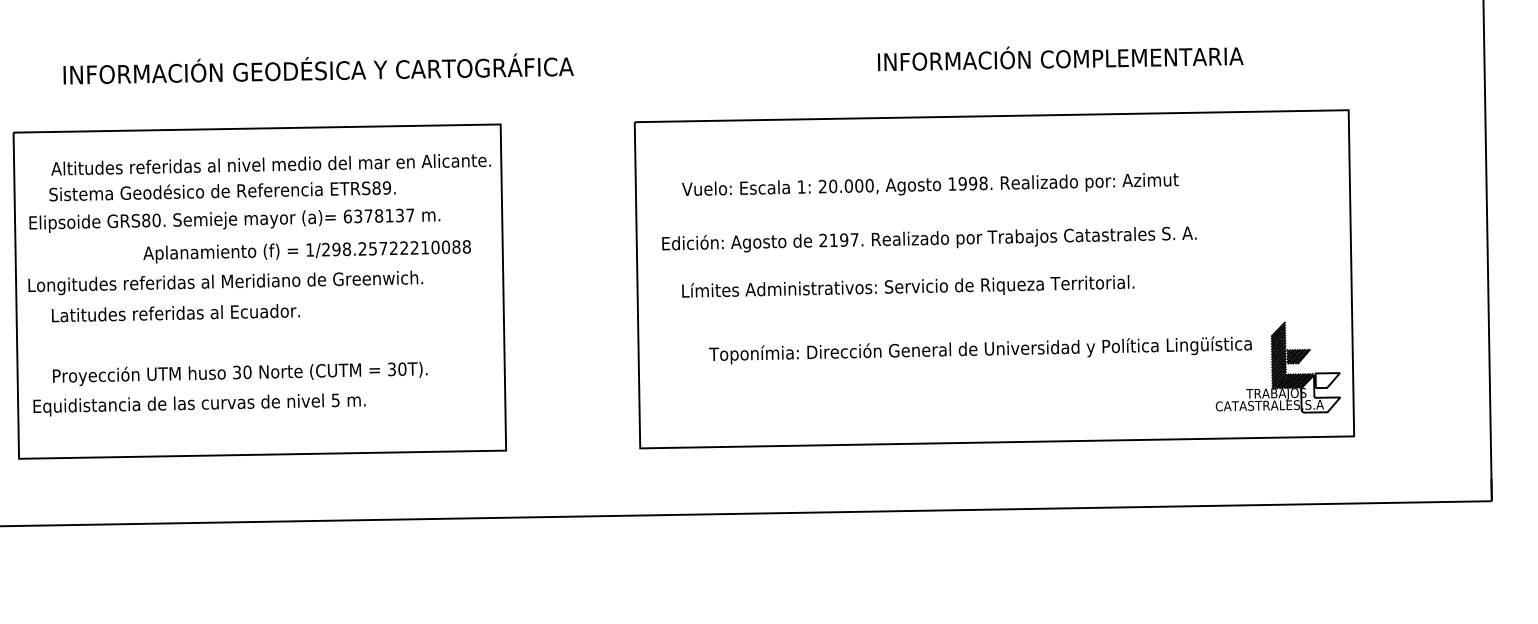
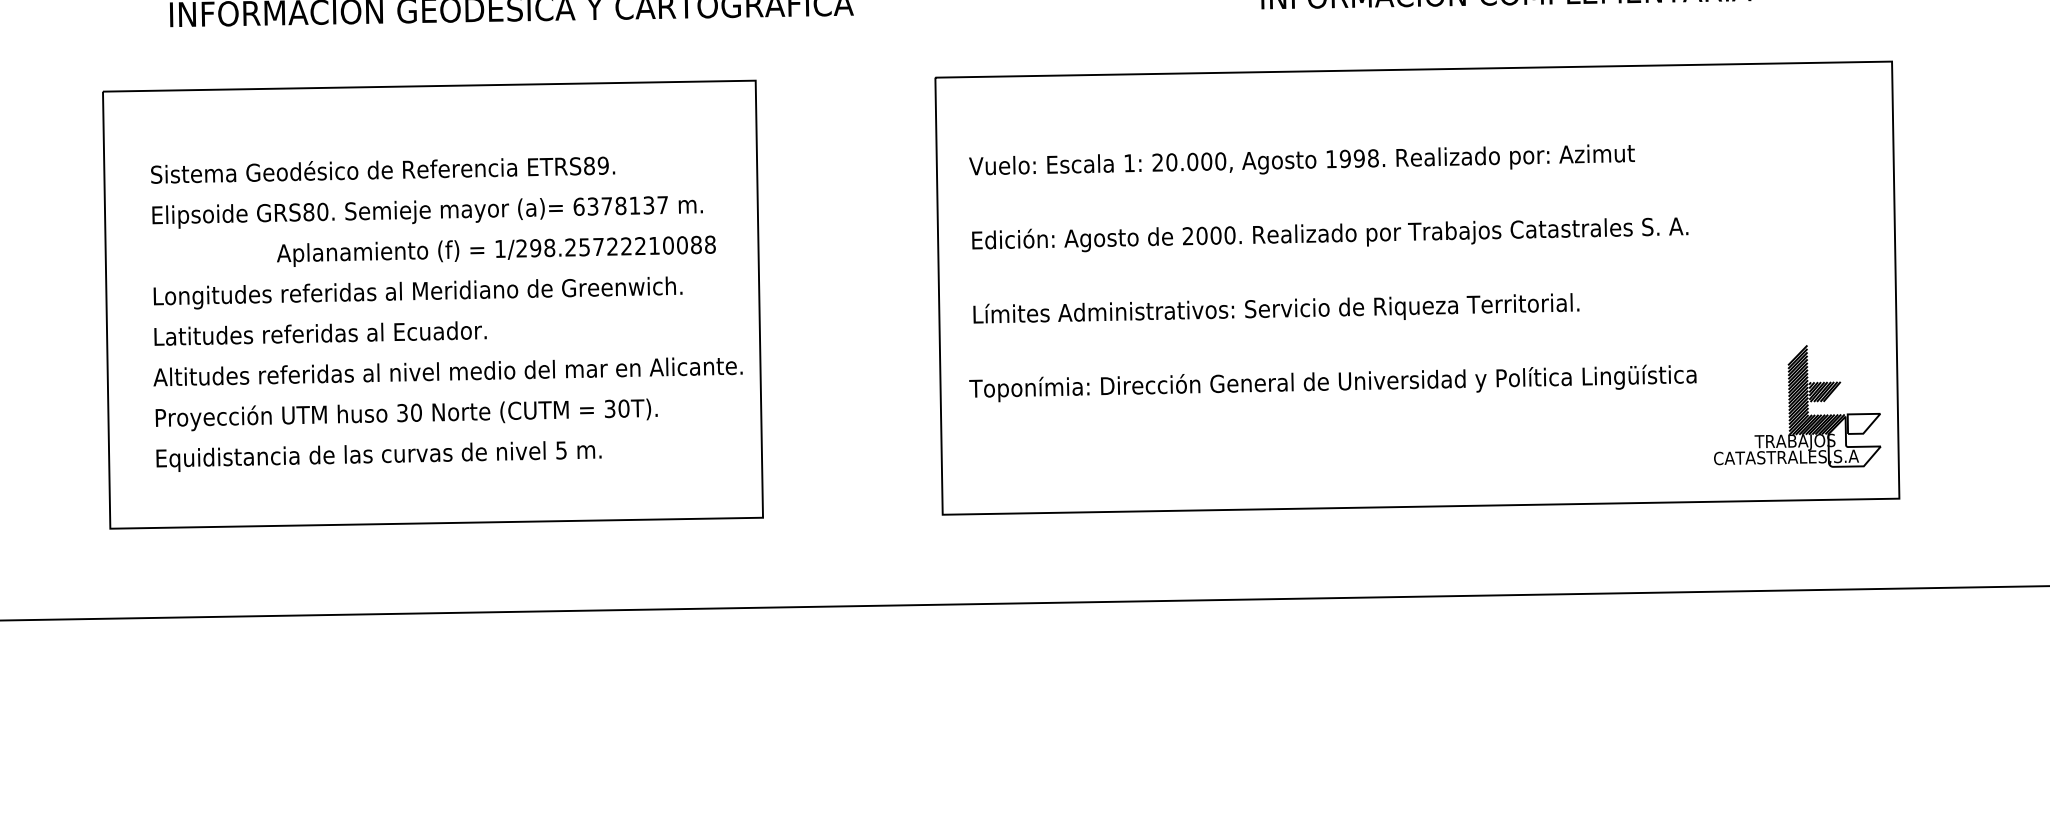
text: (270, 164) -> (447, 371), moved
text: (930, 184) -> (1302, 159), moved
text: (234, 220) -> (427, 212), moved
text: (843, 240) -> (1215, 236), 2197. -> 2000.
text: (225, 282) -> (417, 292), moved
text: (908, 286) -> (1276, 308), moved
text: (980, 350) -> (1333, 383), moved
text: (199, 404) -> (378, 455), moved

